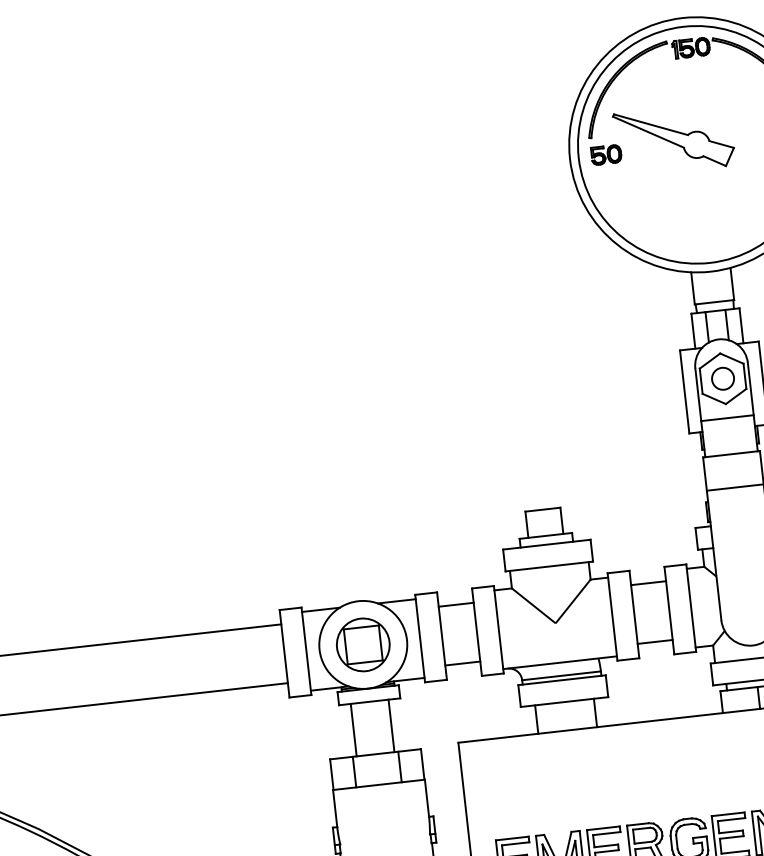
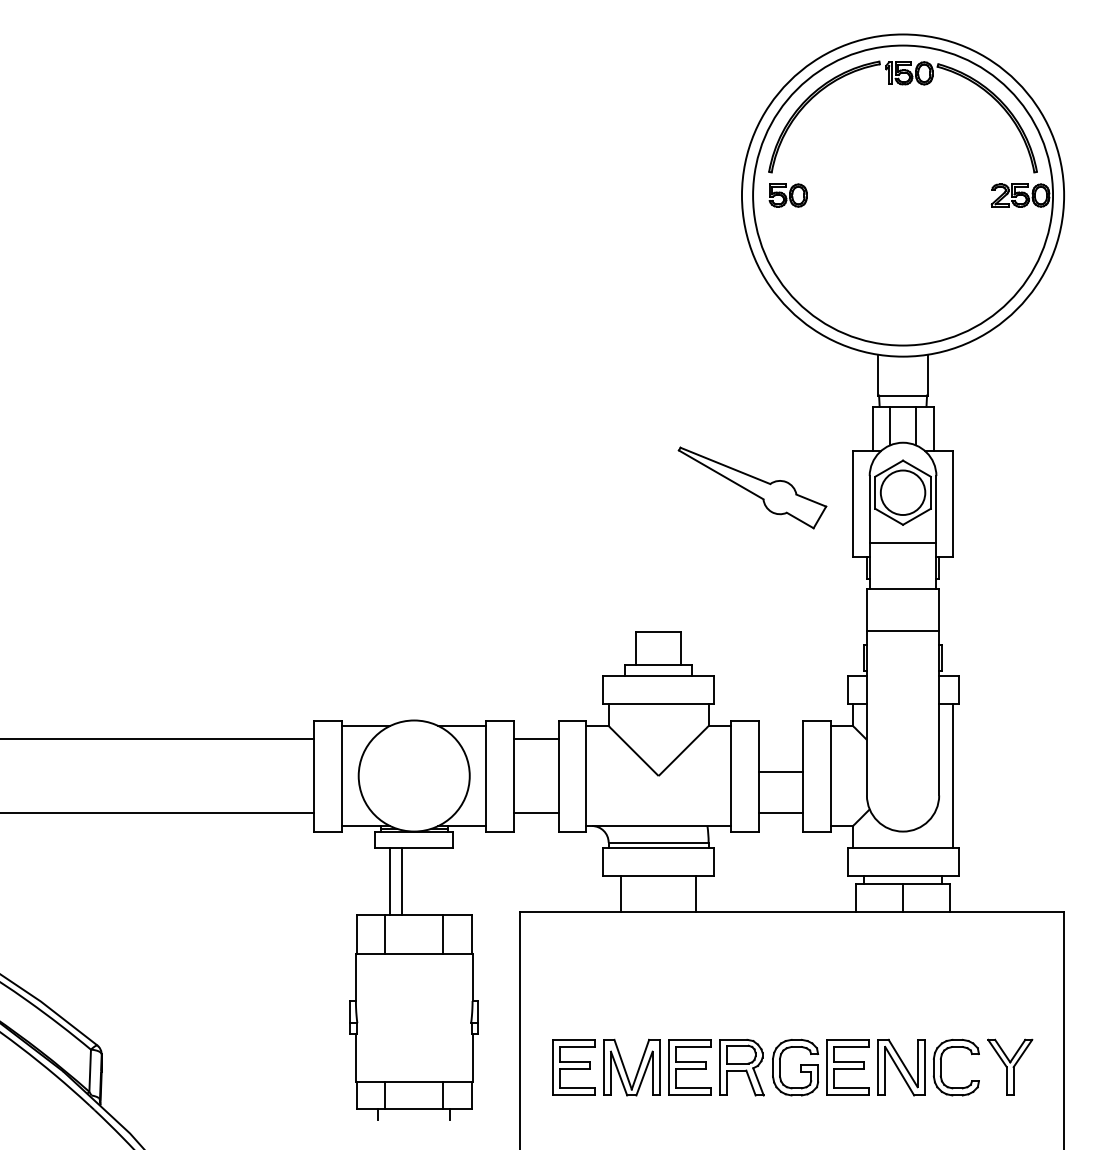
part: (674, 139) -> (752, 487), moved
circle: (722, 378) -> (902, 492), size x1.6
line: (648, 583) -> (780, 771), moved
part: (363, 644) -> (414, 775), removed
line: (391, 725) -> (402, 881), moved

